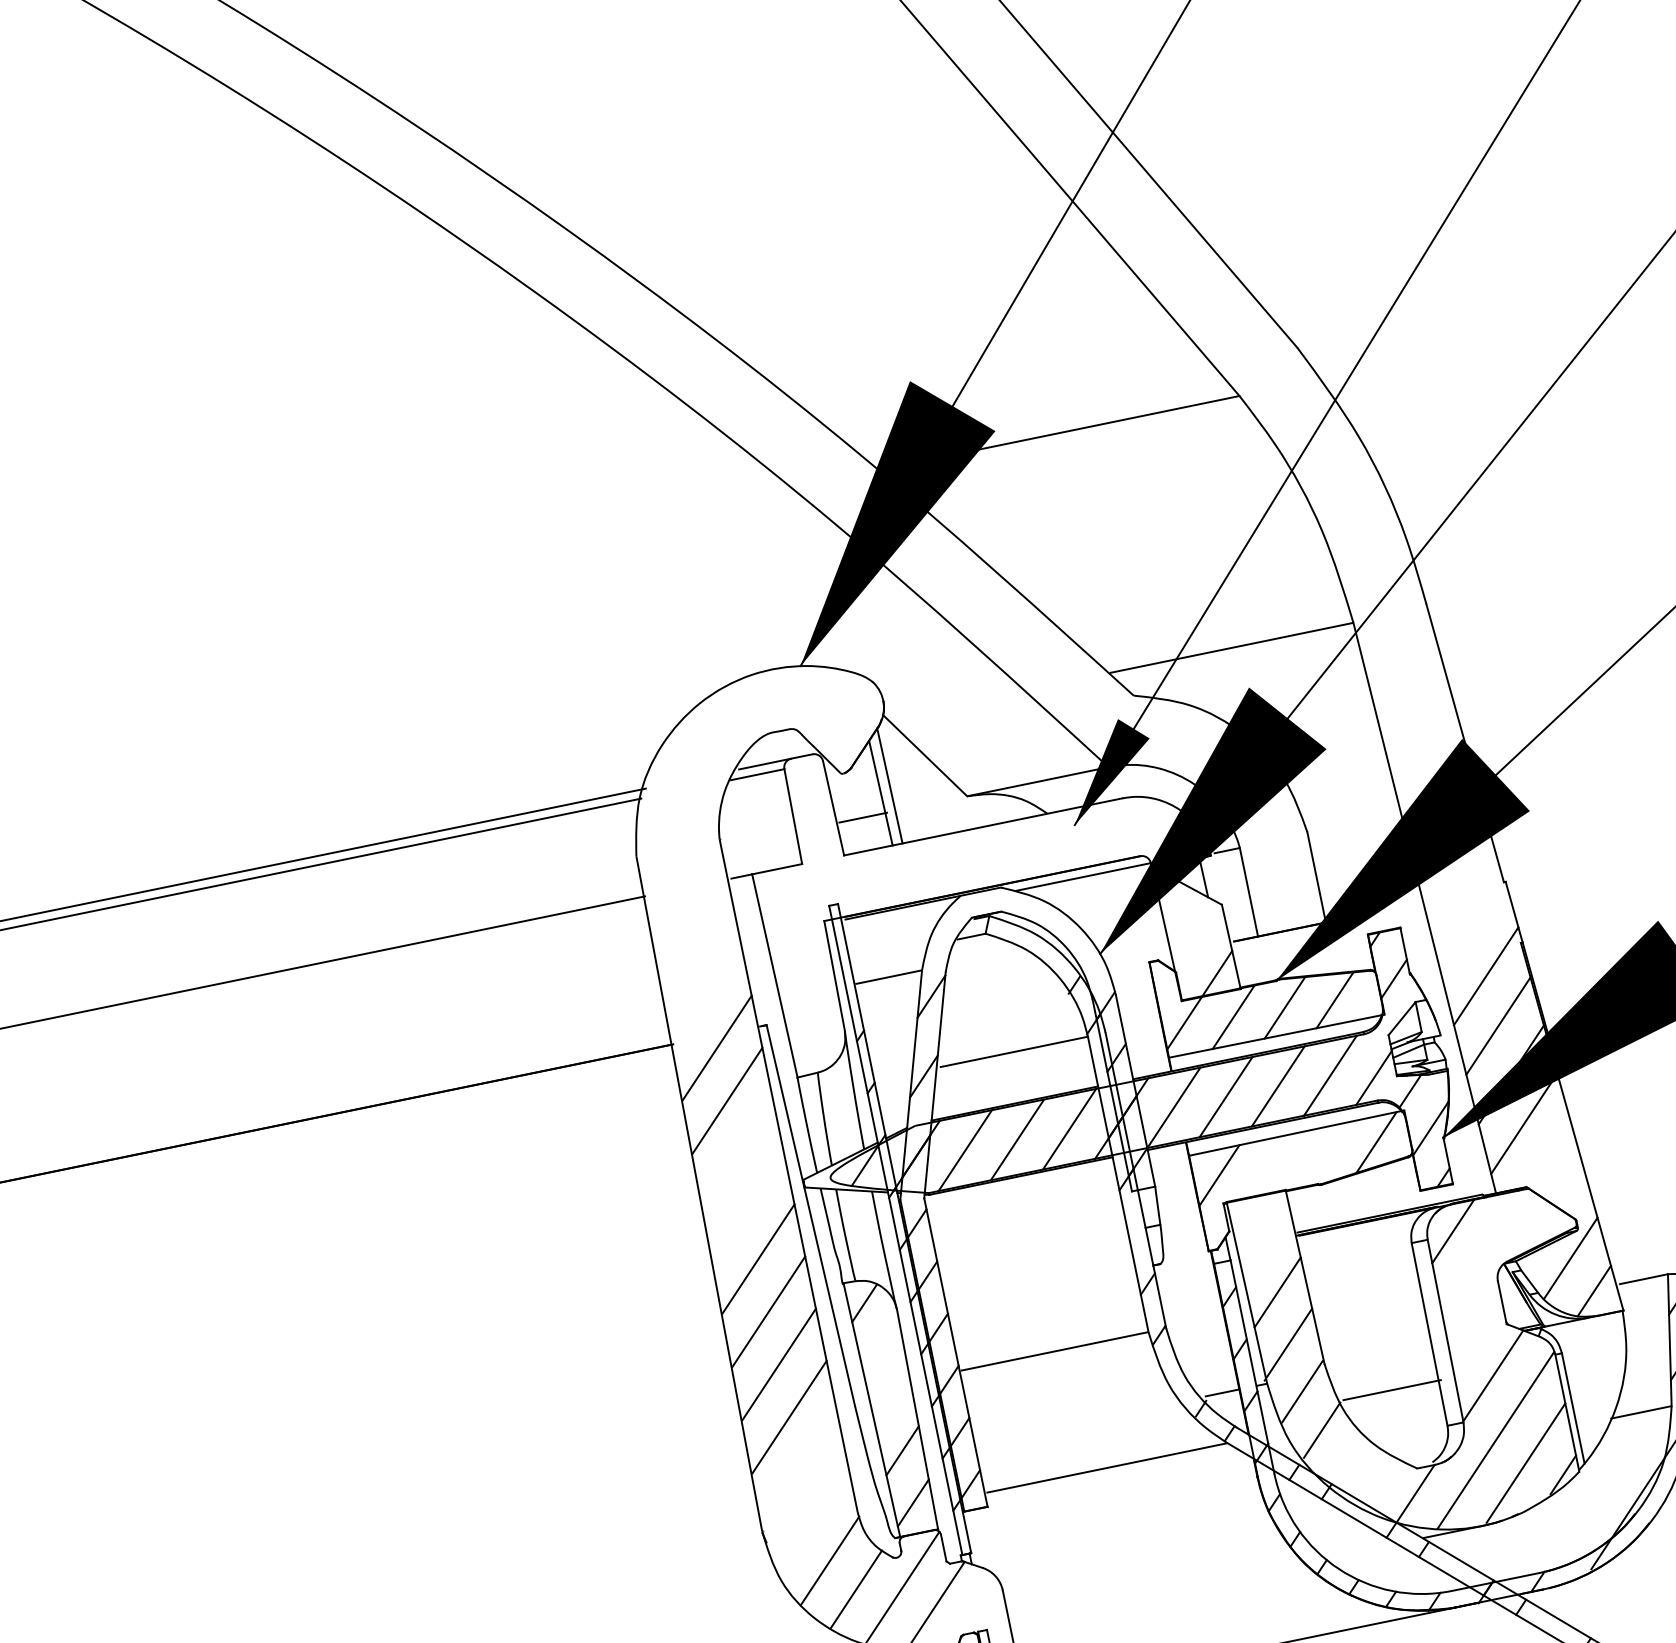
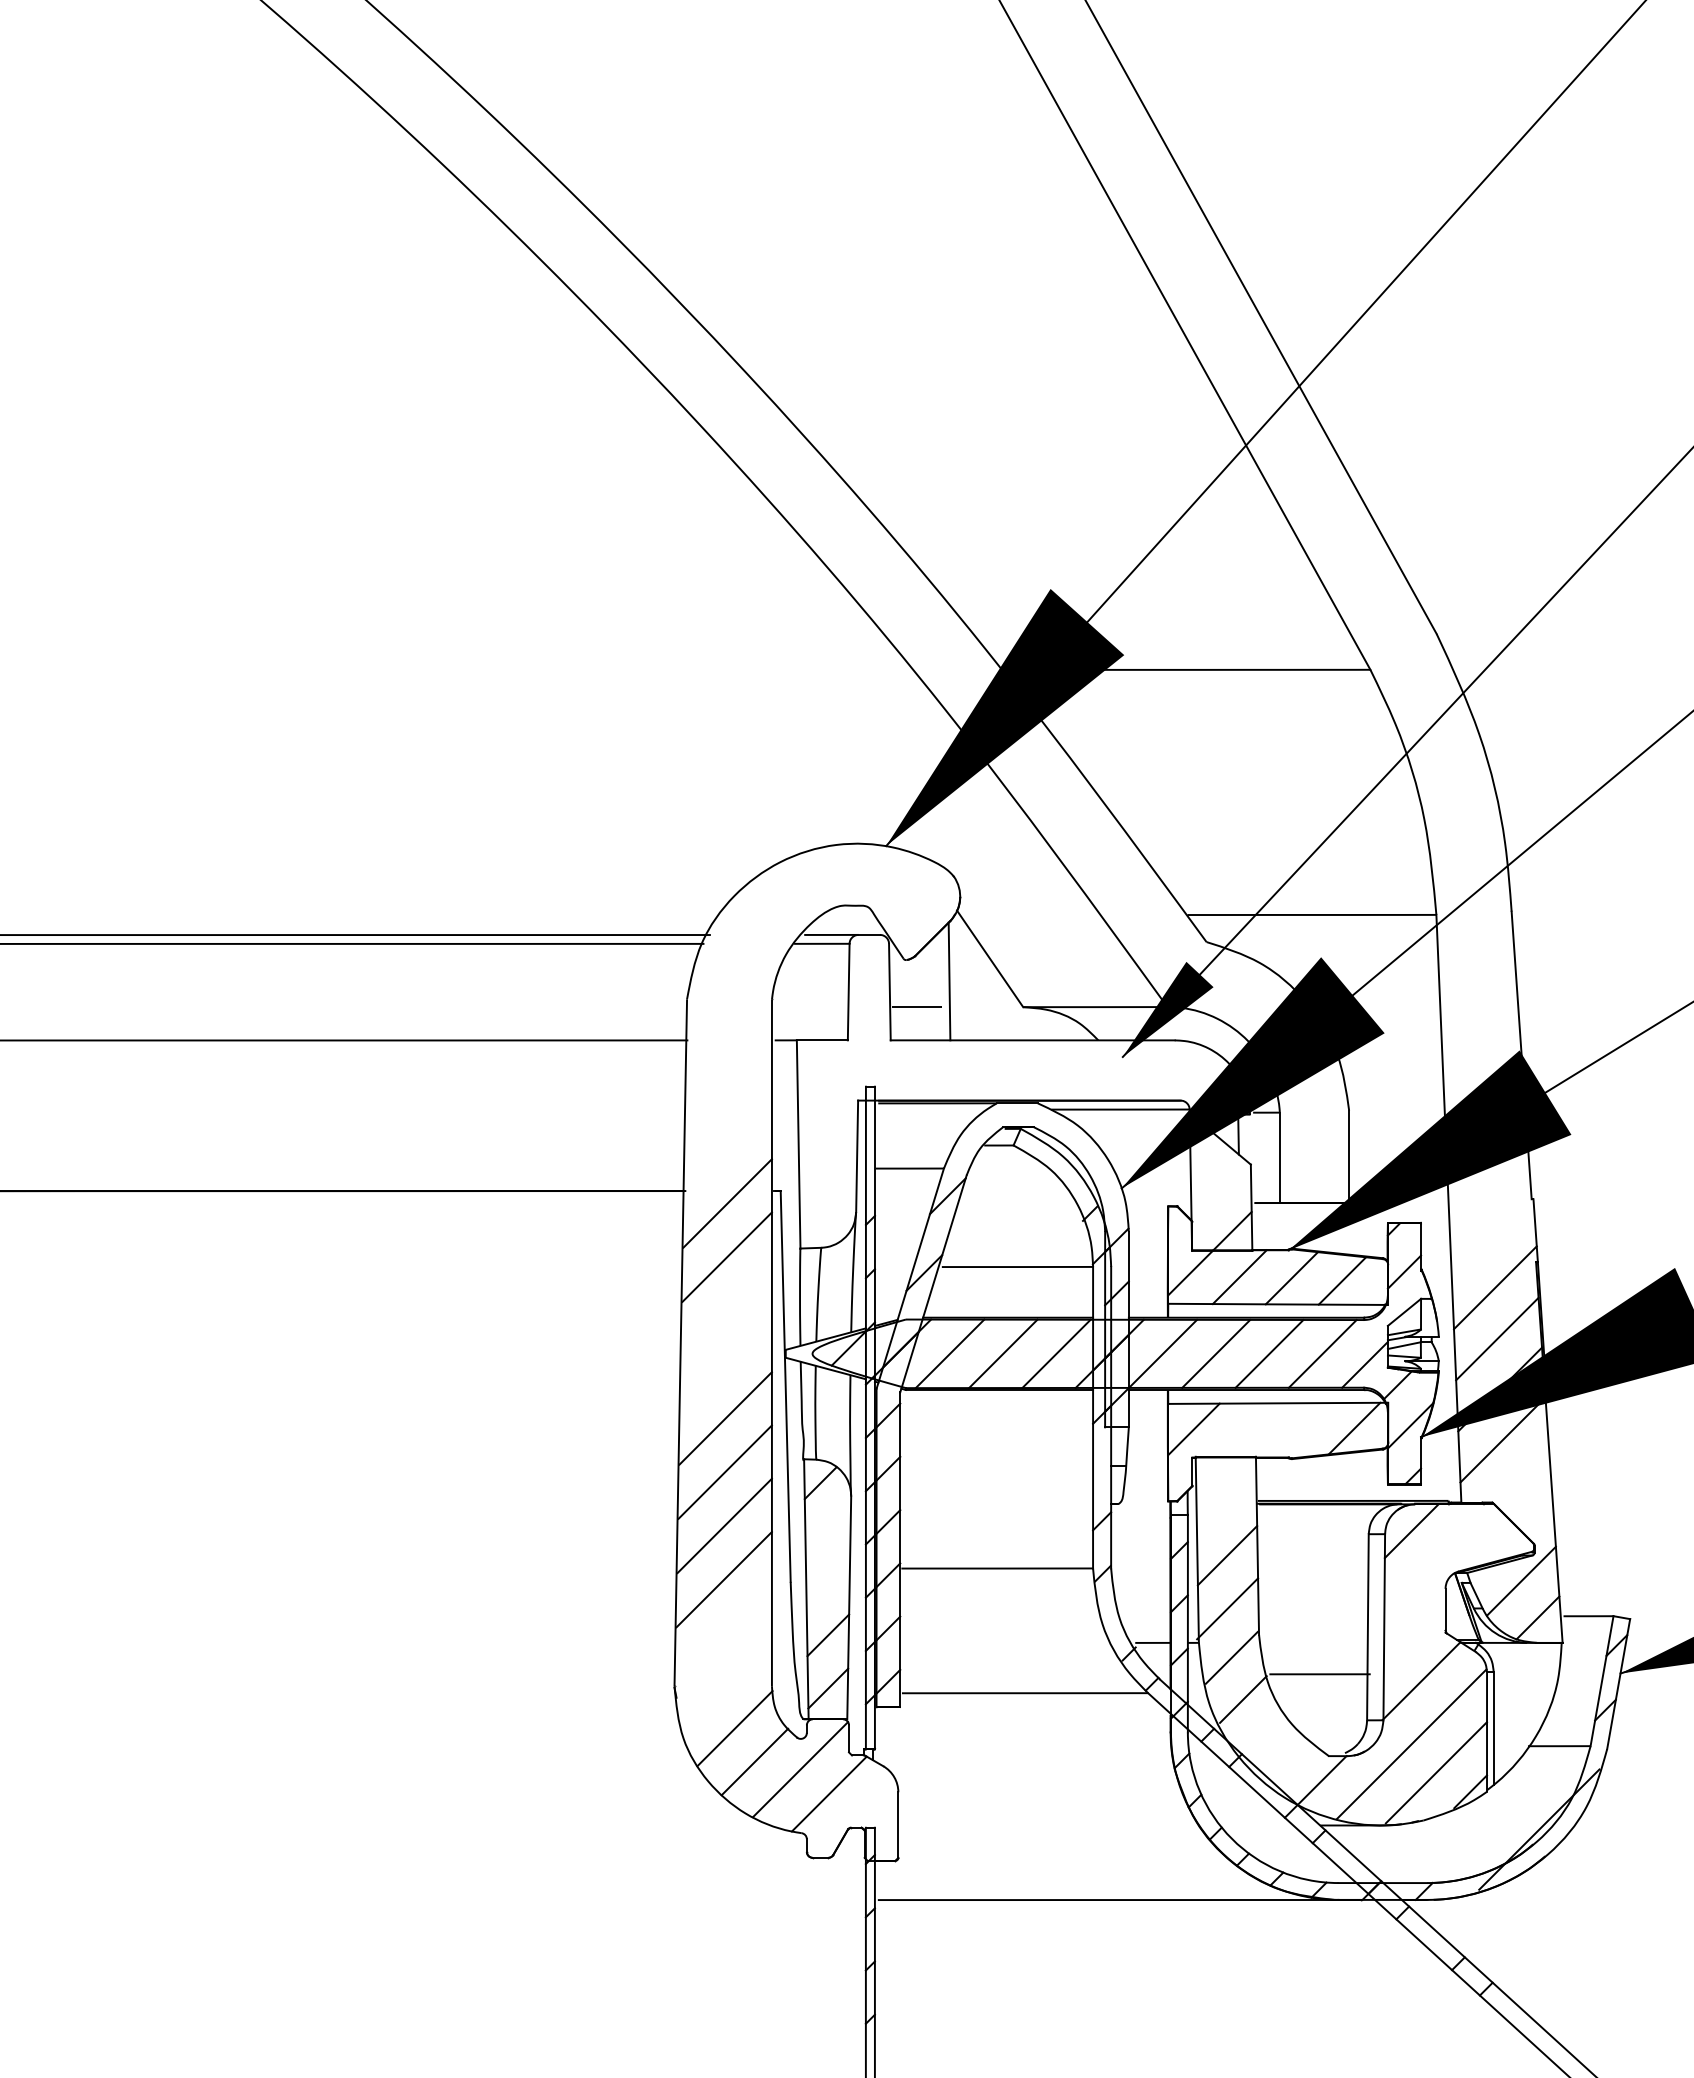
line: (881, 792) -> (939, 986), removed

